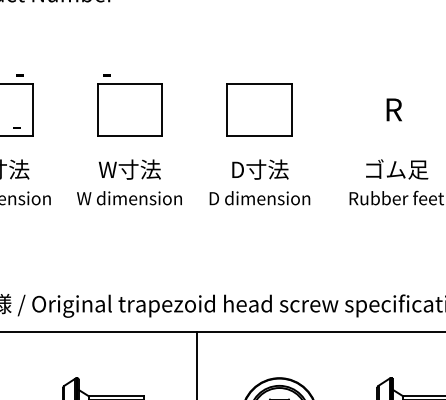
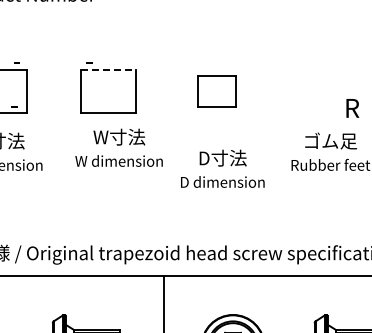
line: (130, 83) -> (108, 69), solid -> dashed
part: (259, 110) -> (216, 91), size x0.7
text: (393, 110) -> (352, 108), moved
text: (128, 182) -> (118, 147), moved
text: (259, 182) -> (222, 168), moved

